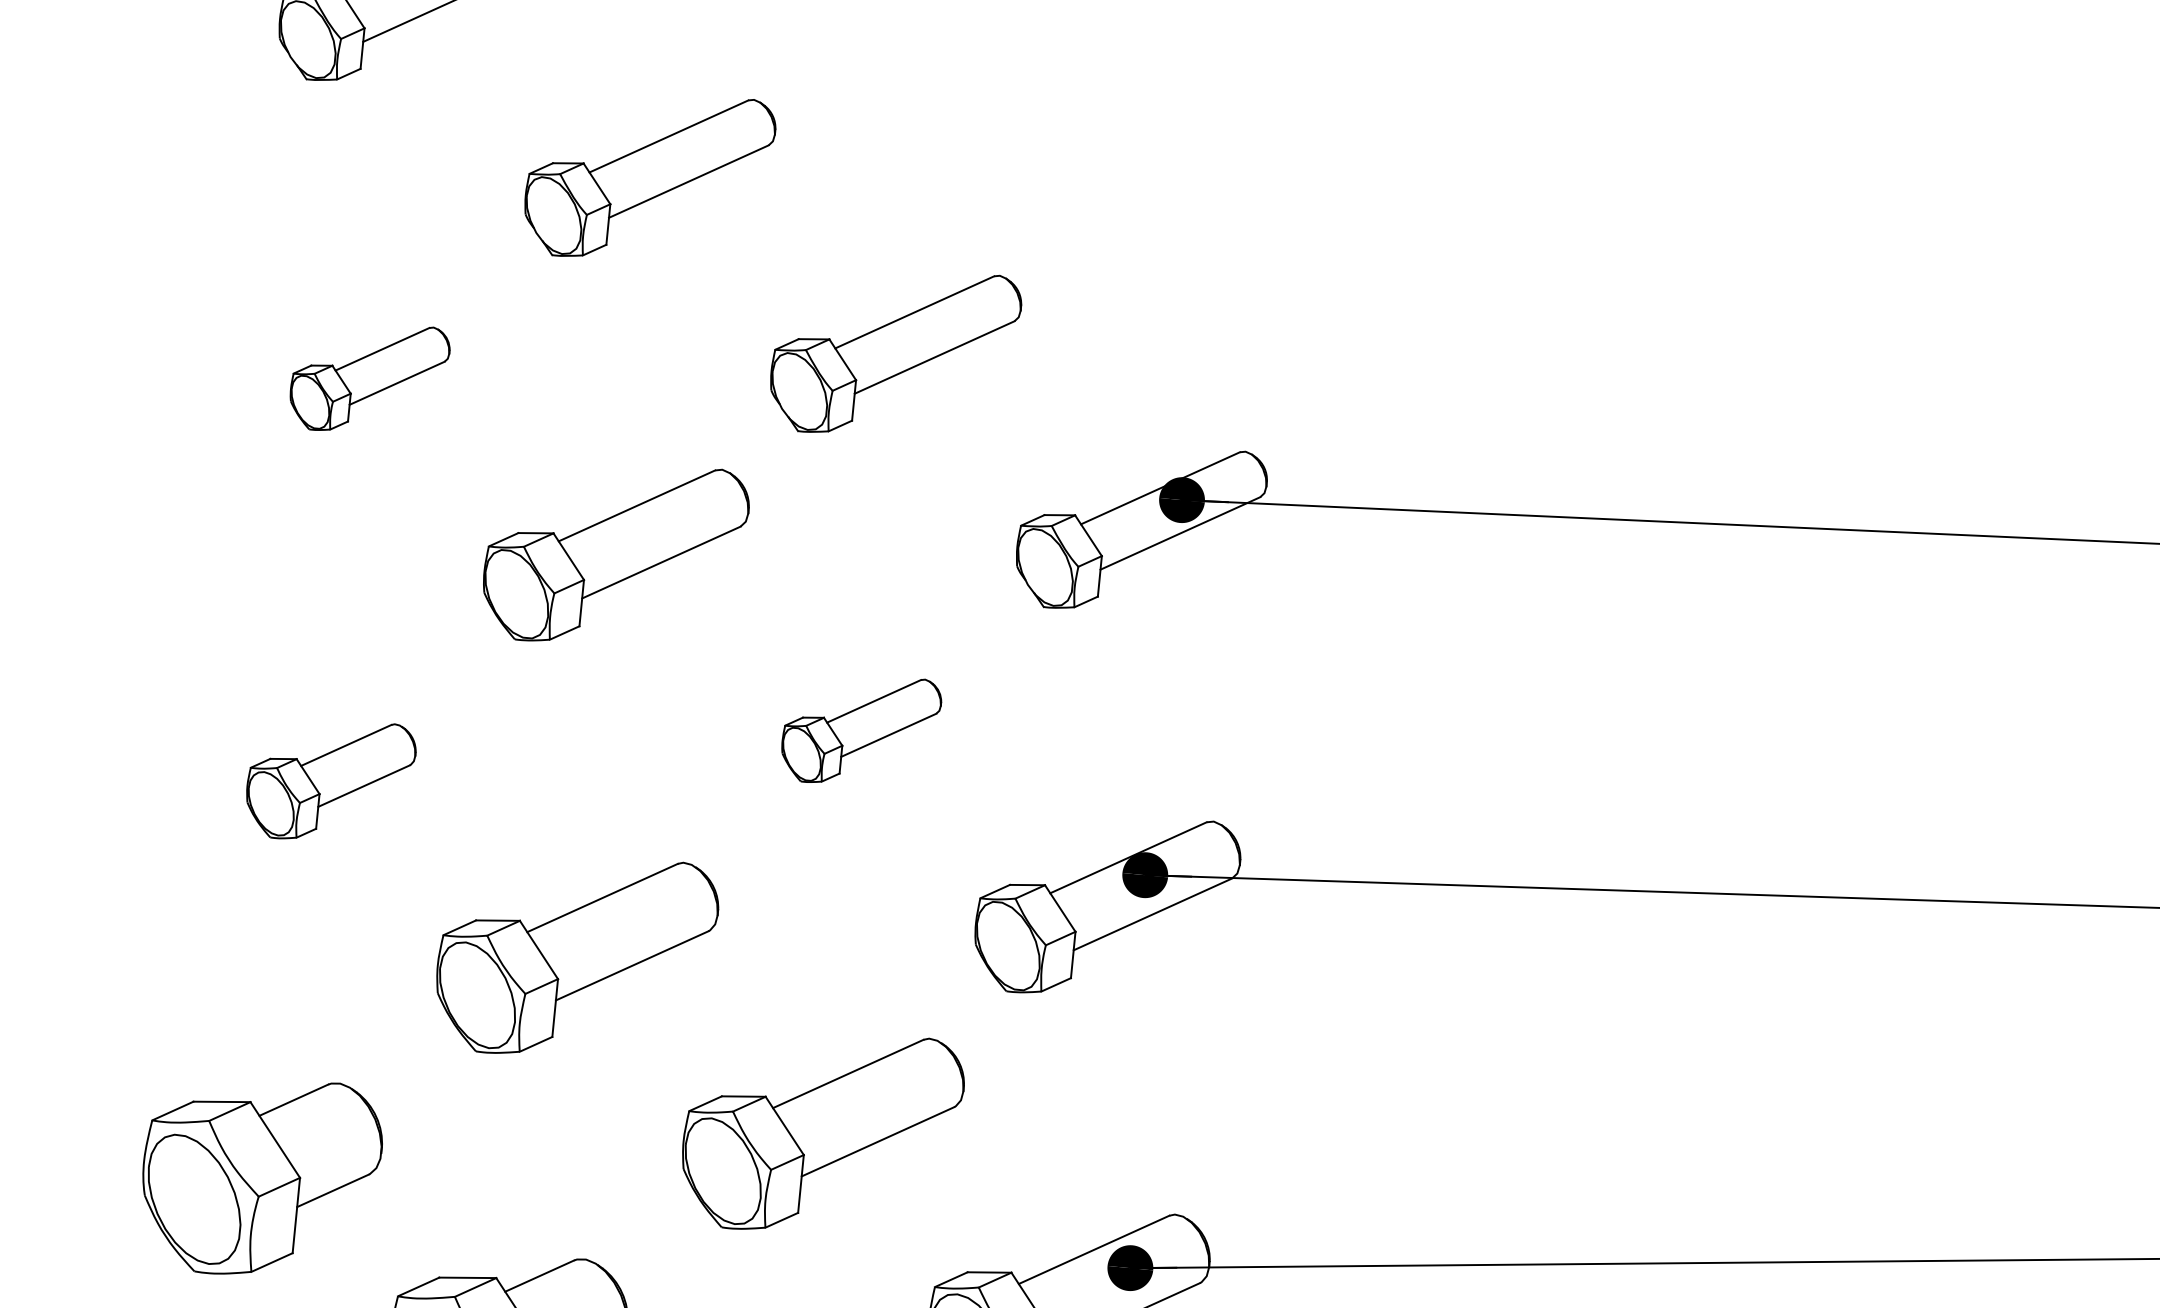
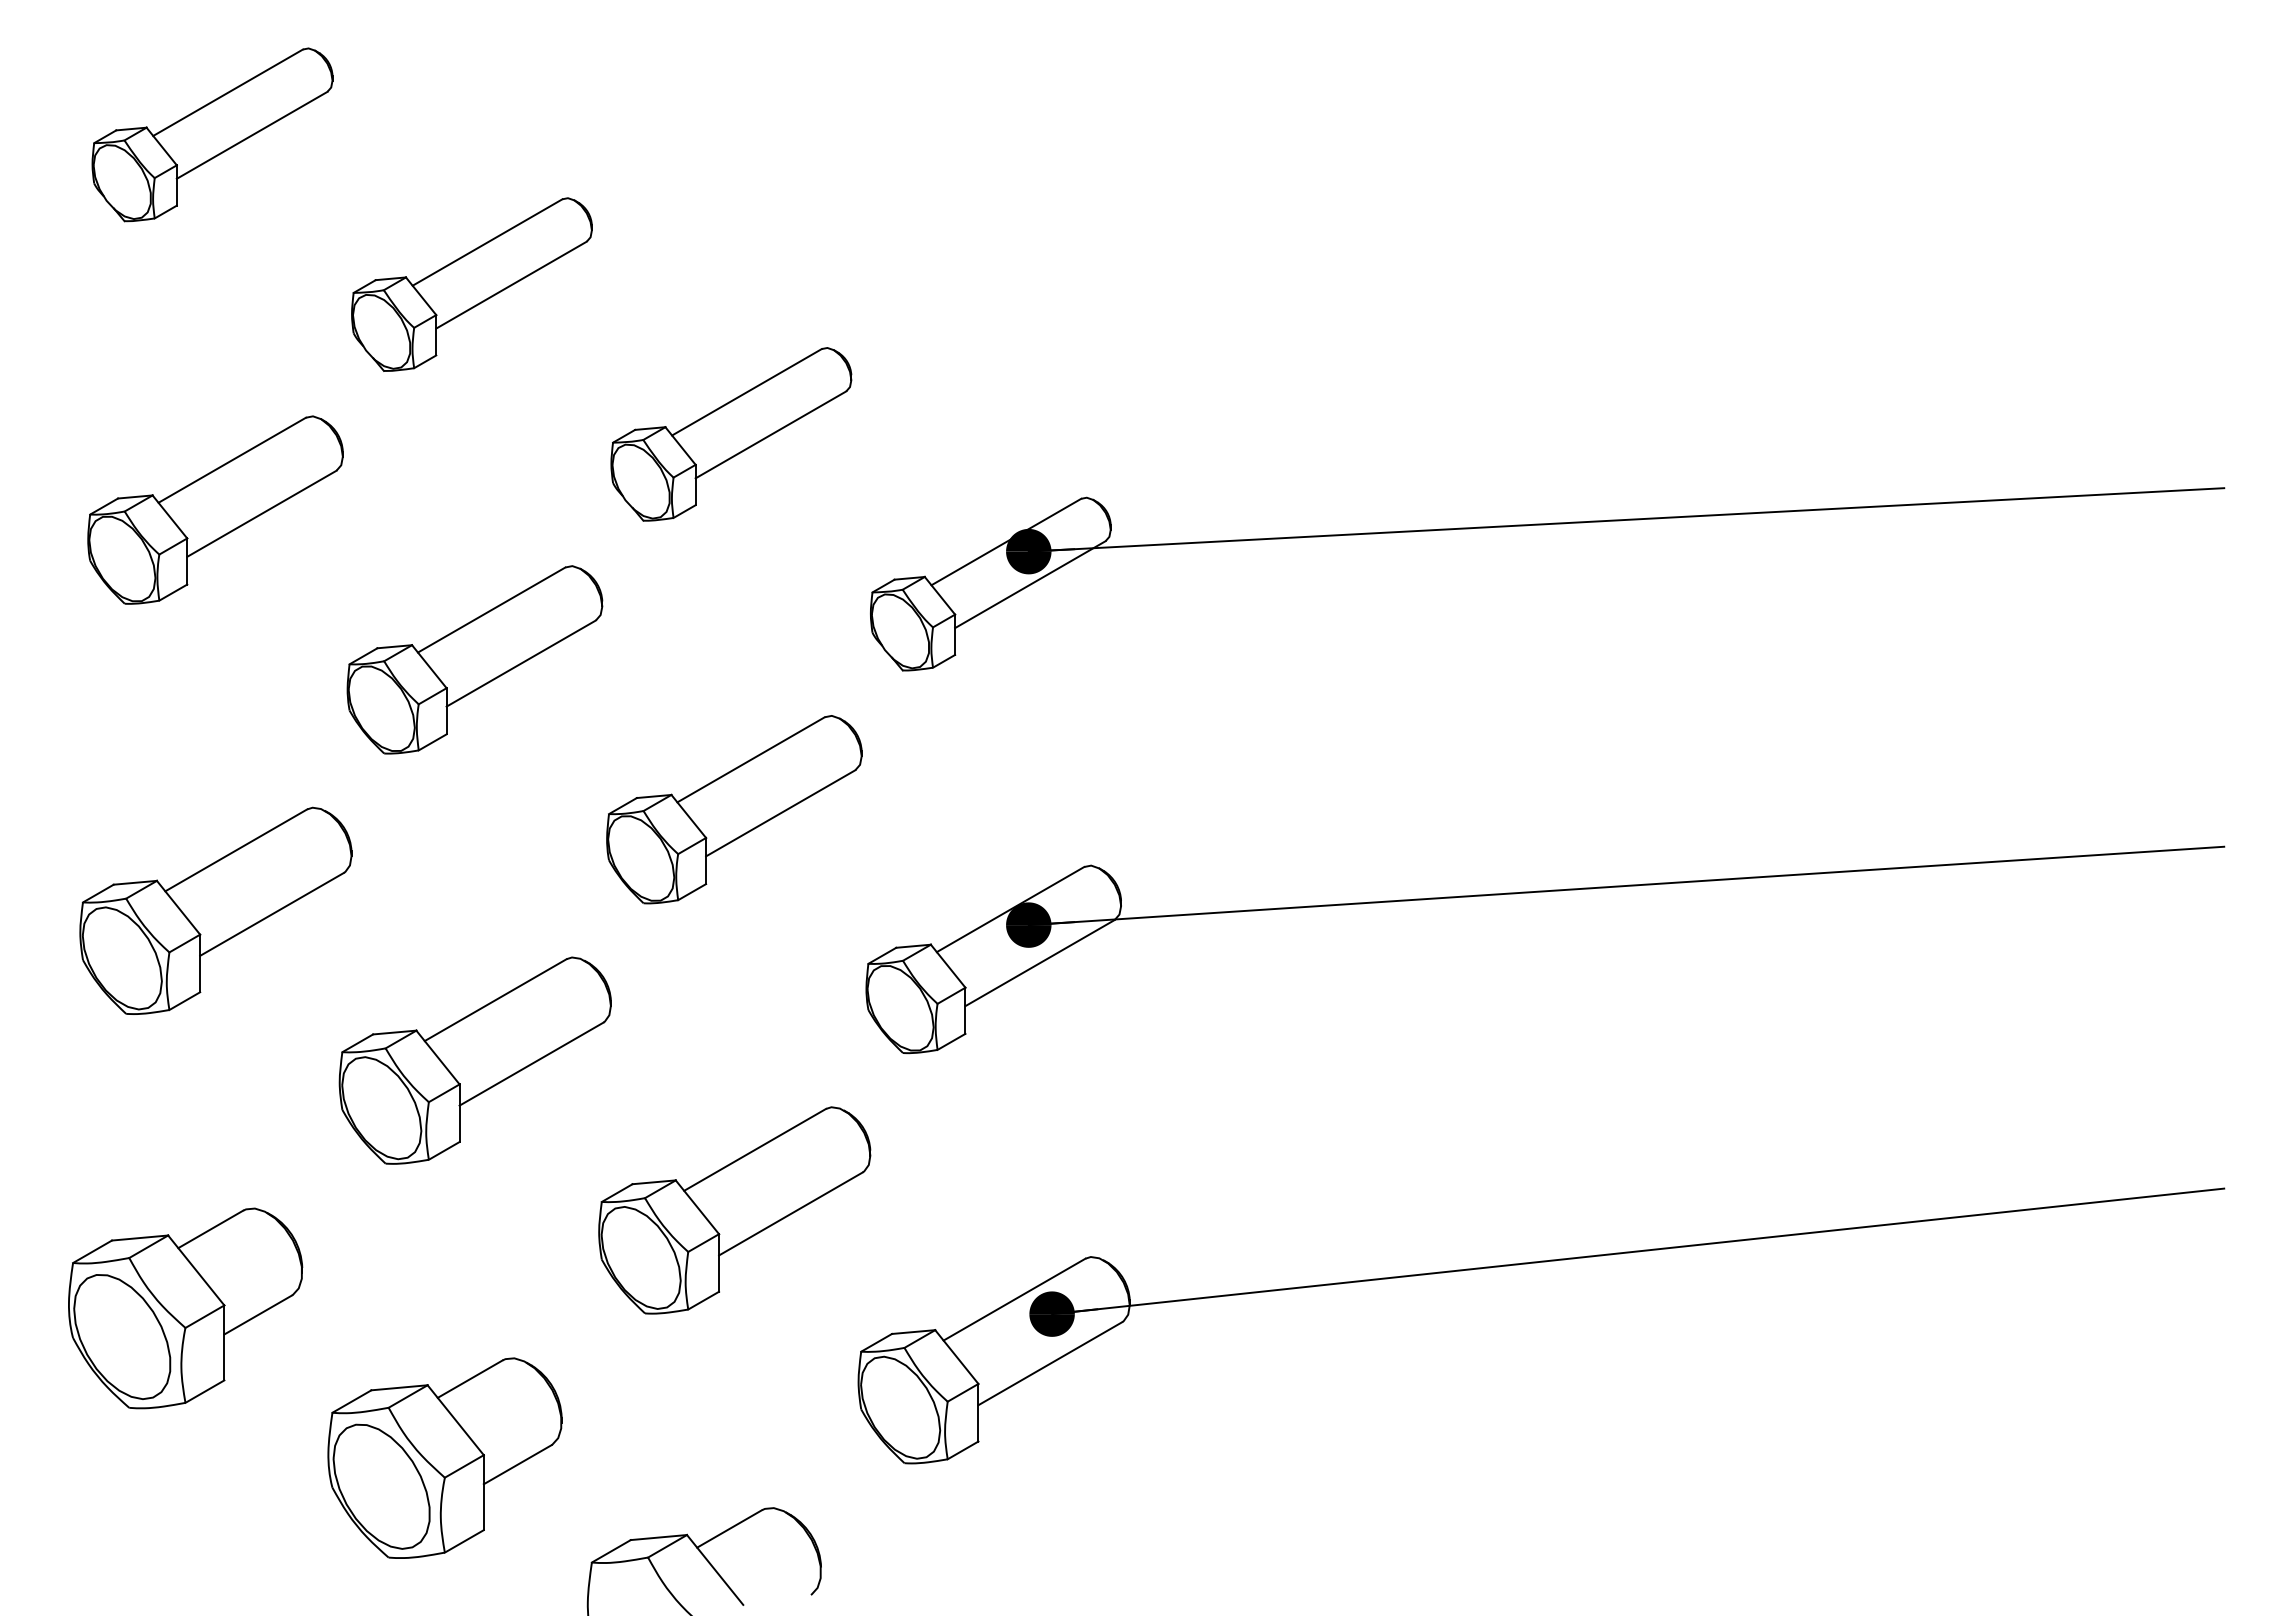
part: (369, 377) -> (215, 509), size x1.67
part: (861, 730) -> (734, 809), size x1.67
part: (330, 780) -> (215, 910), size x1.67

